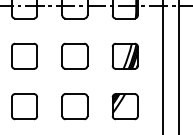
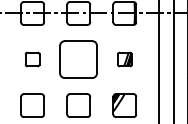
part: (24, 56) -> (32, 59), size x0.6
part: (74, 56) -> (78, 59), size x1.6
part: (124, 56) -> (124, 59), size x0.6

